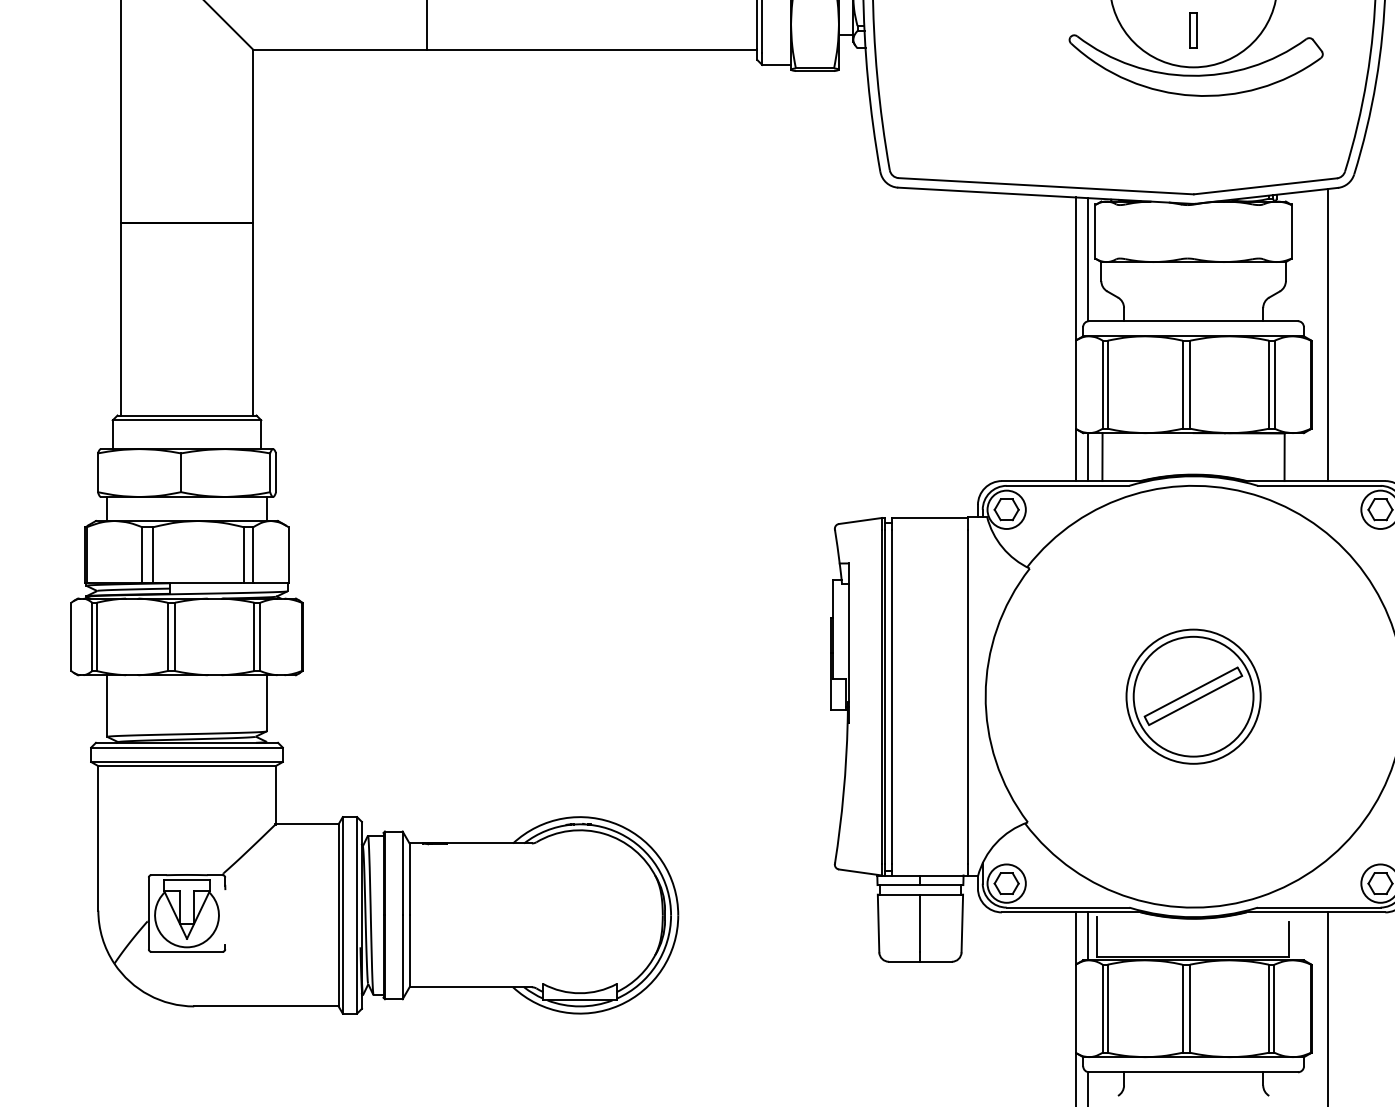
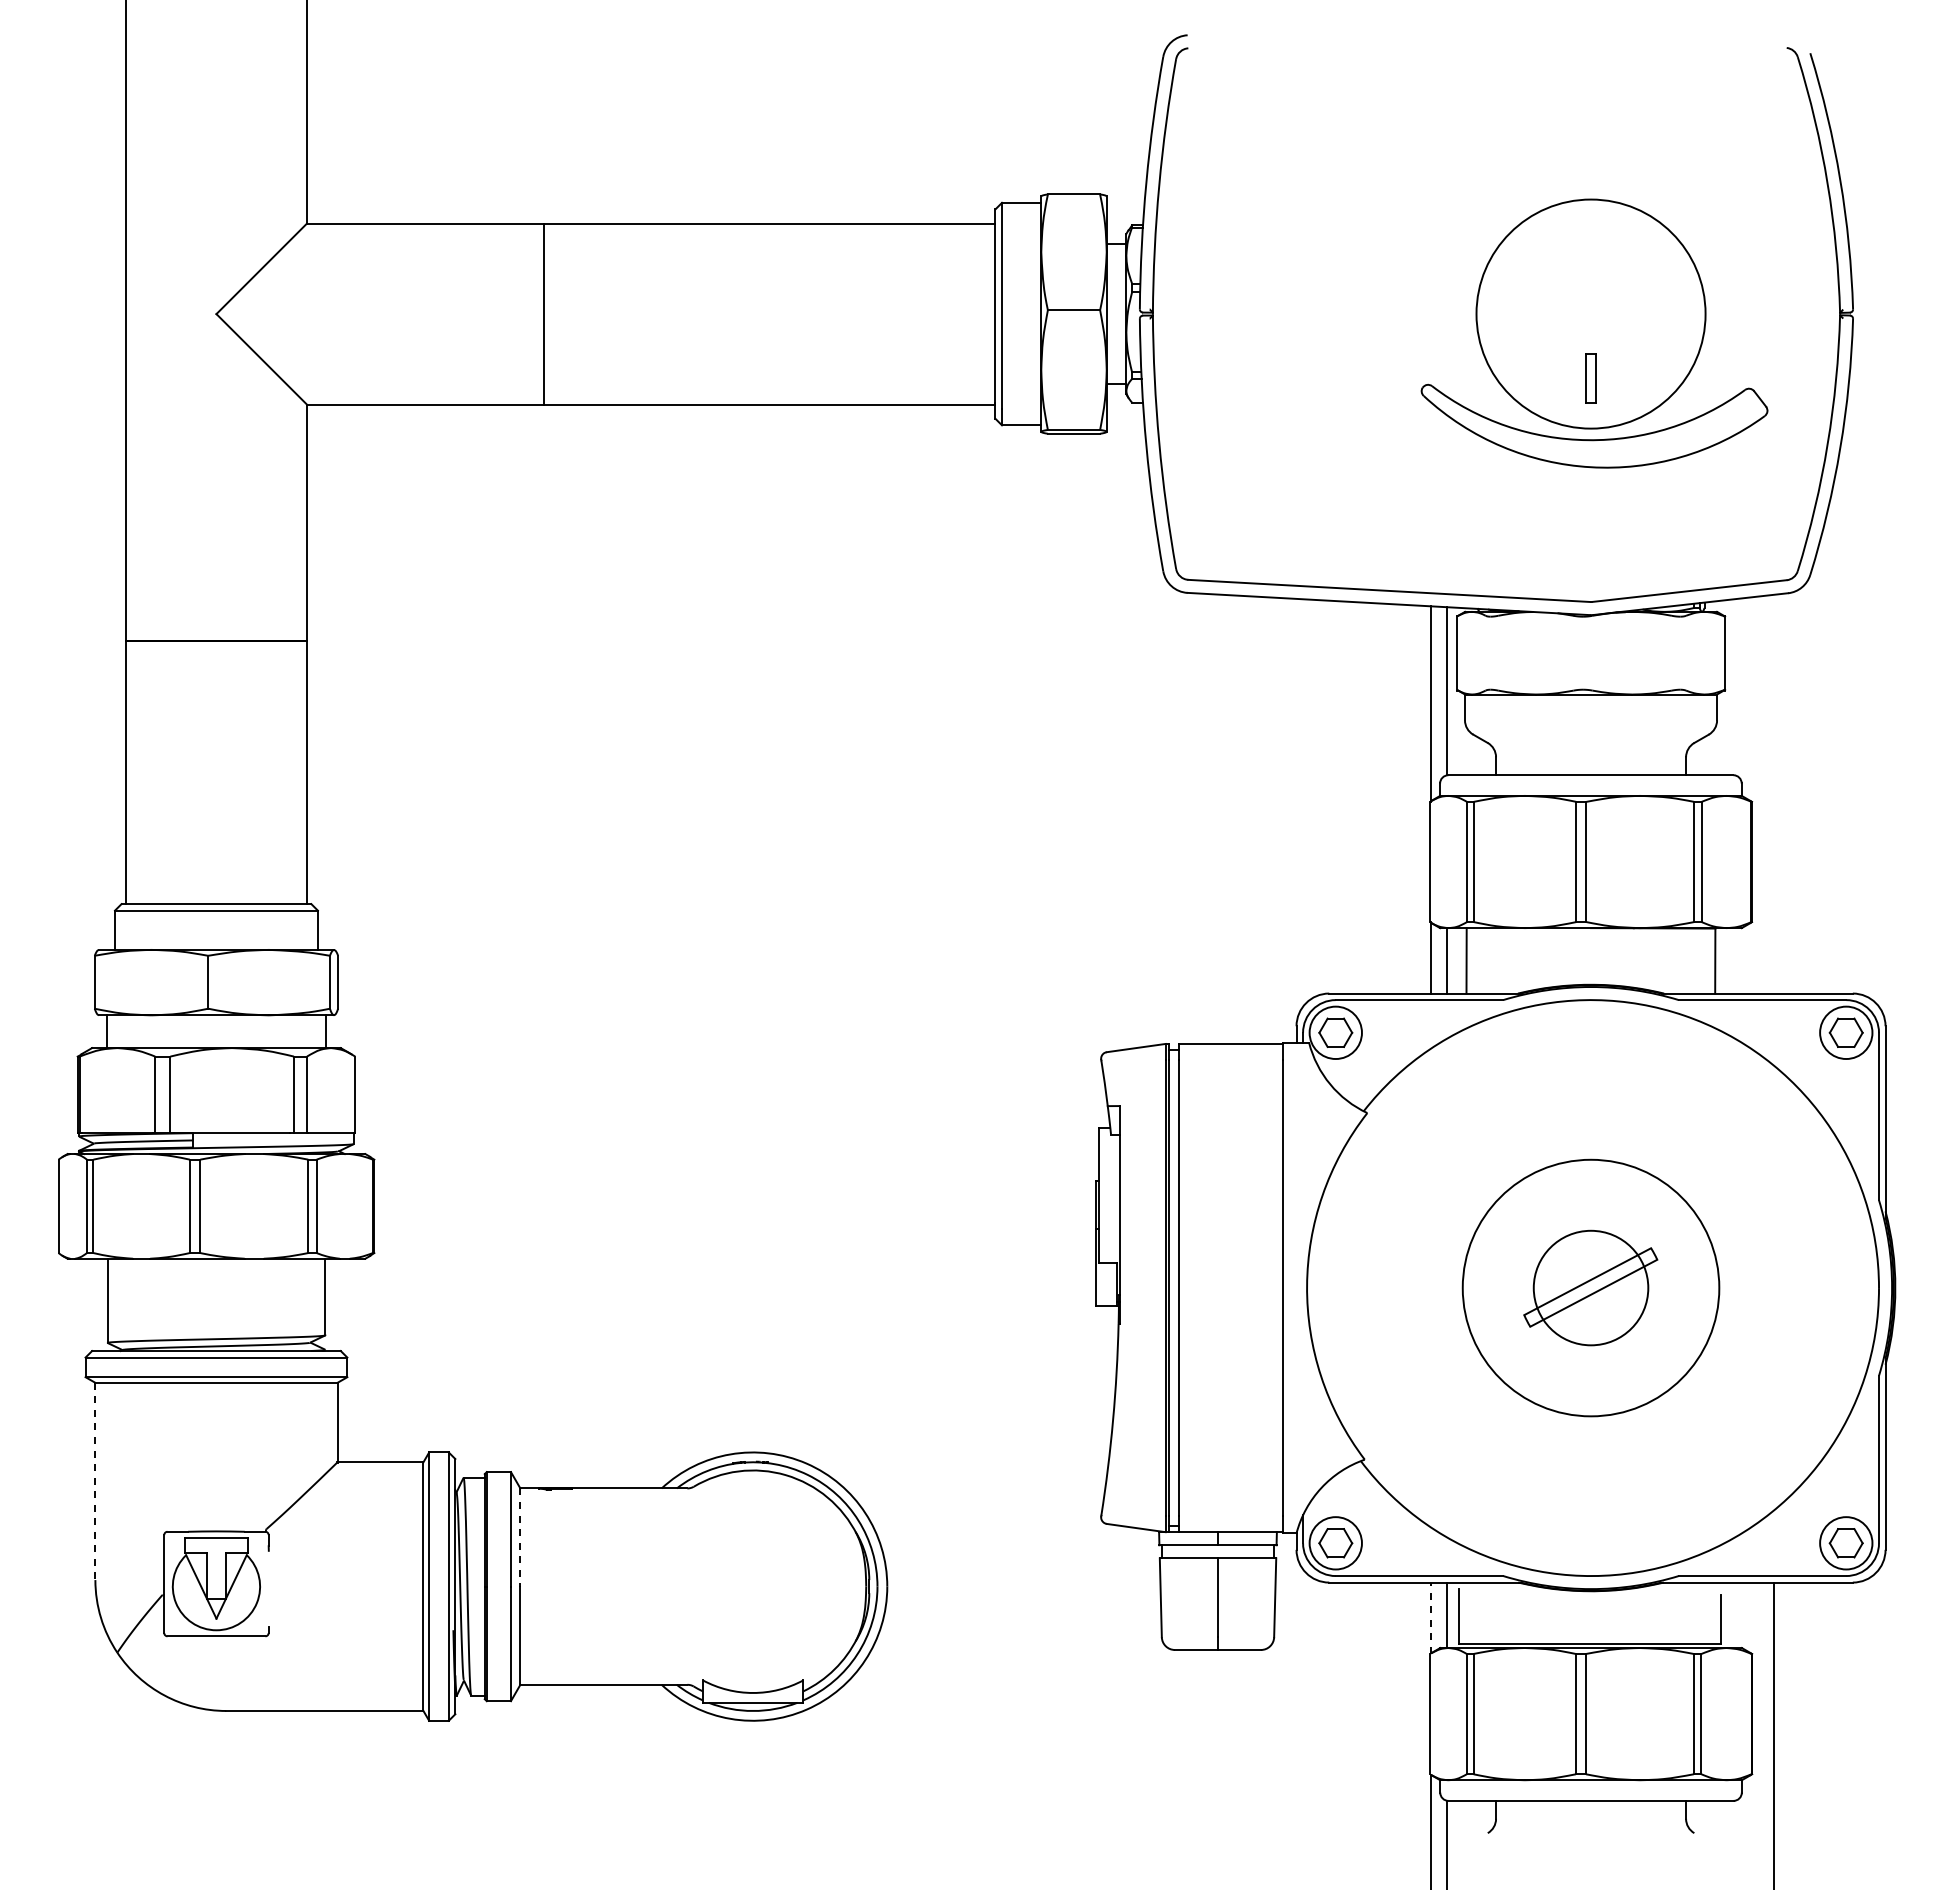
line: (1327, 334) -> (1774, 793), removed
circle: (1193, 696) -> (1590, 1287), size x0.7
circle: (1193, 696) -> (1590, 1287), size x1.4
line: (98, 838) -> (95, 1481), solid -> dashed
line: (409, 880) -> (520, 1538), solid -> dashed
line: (1076, 938) -> (1430, 1618), solid -> dashed

